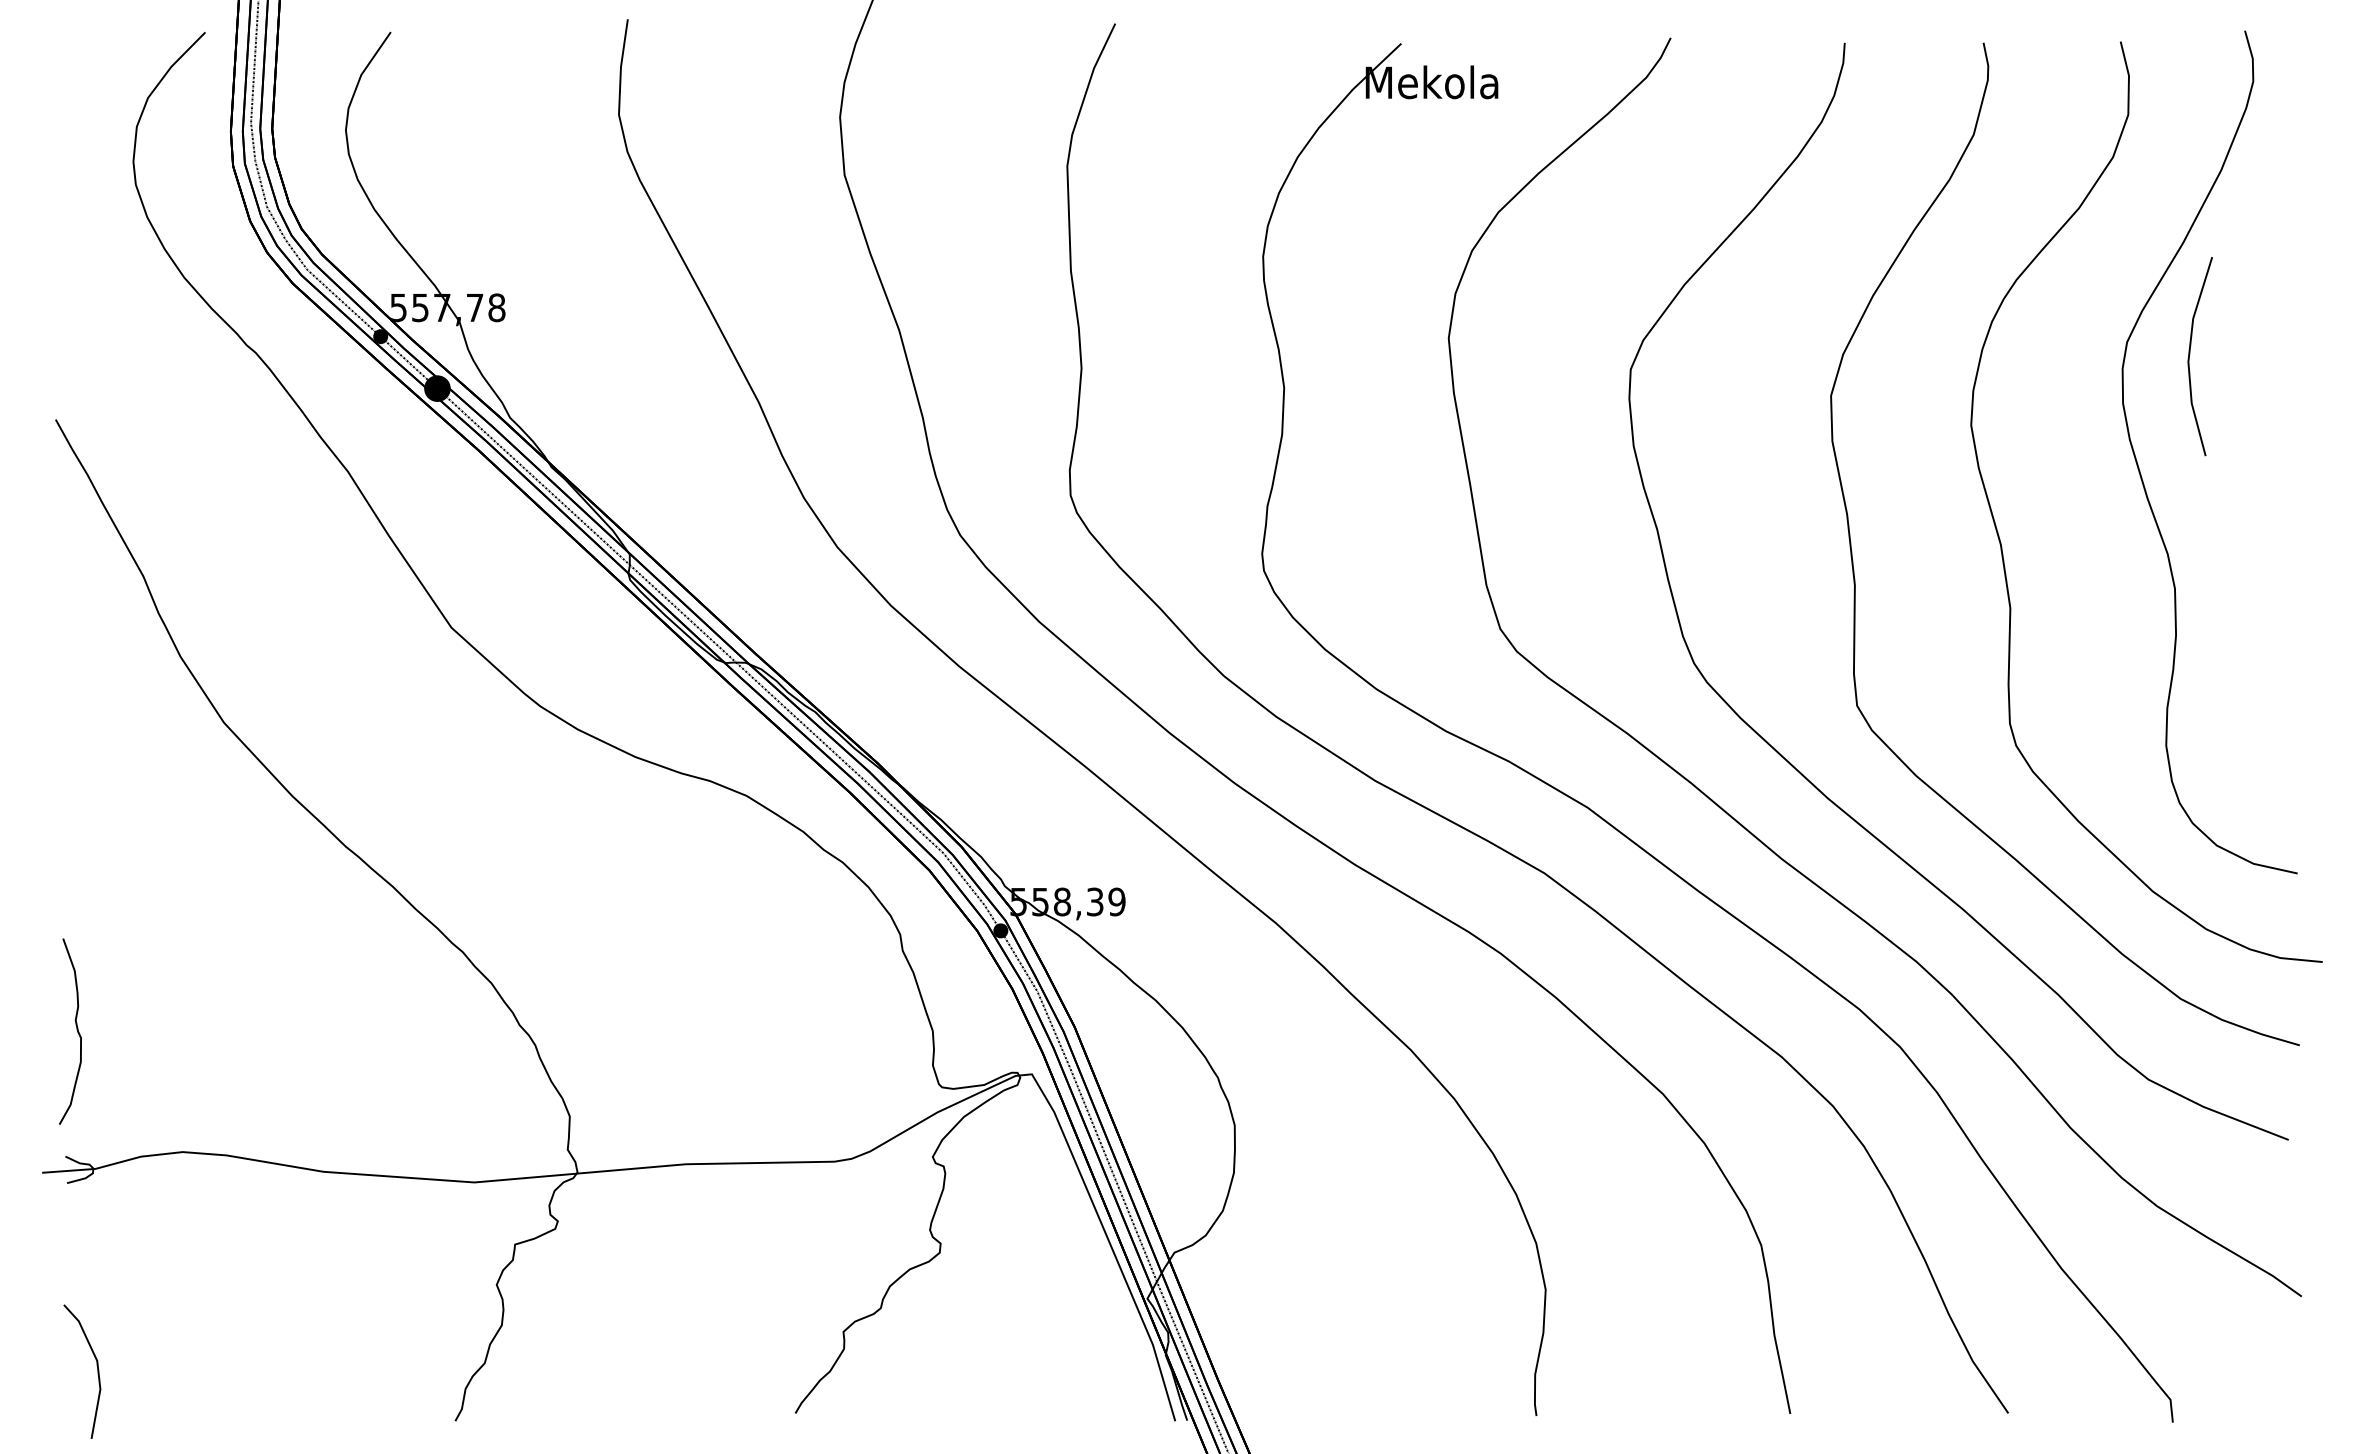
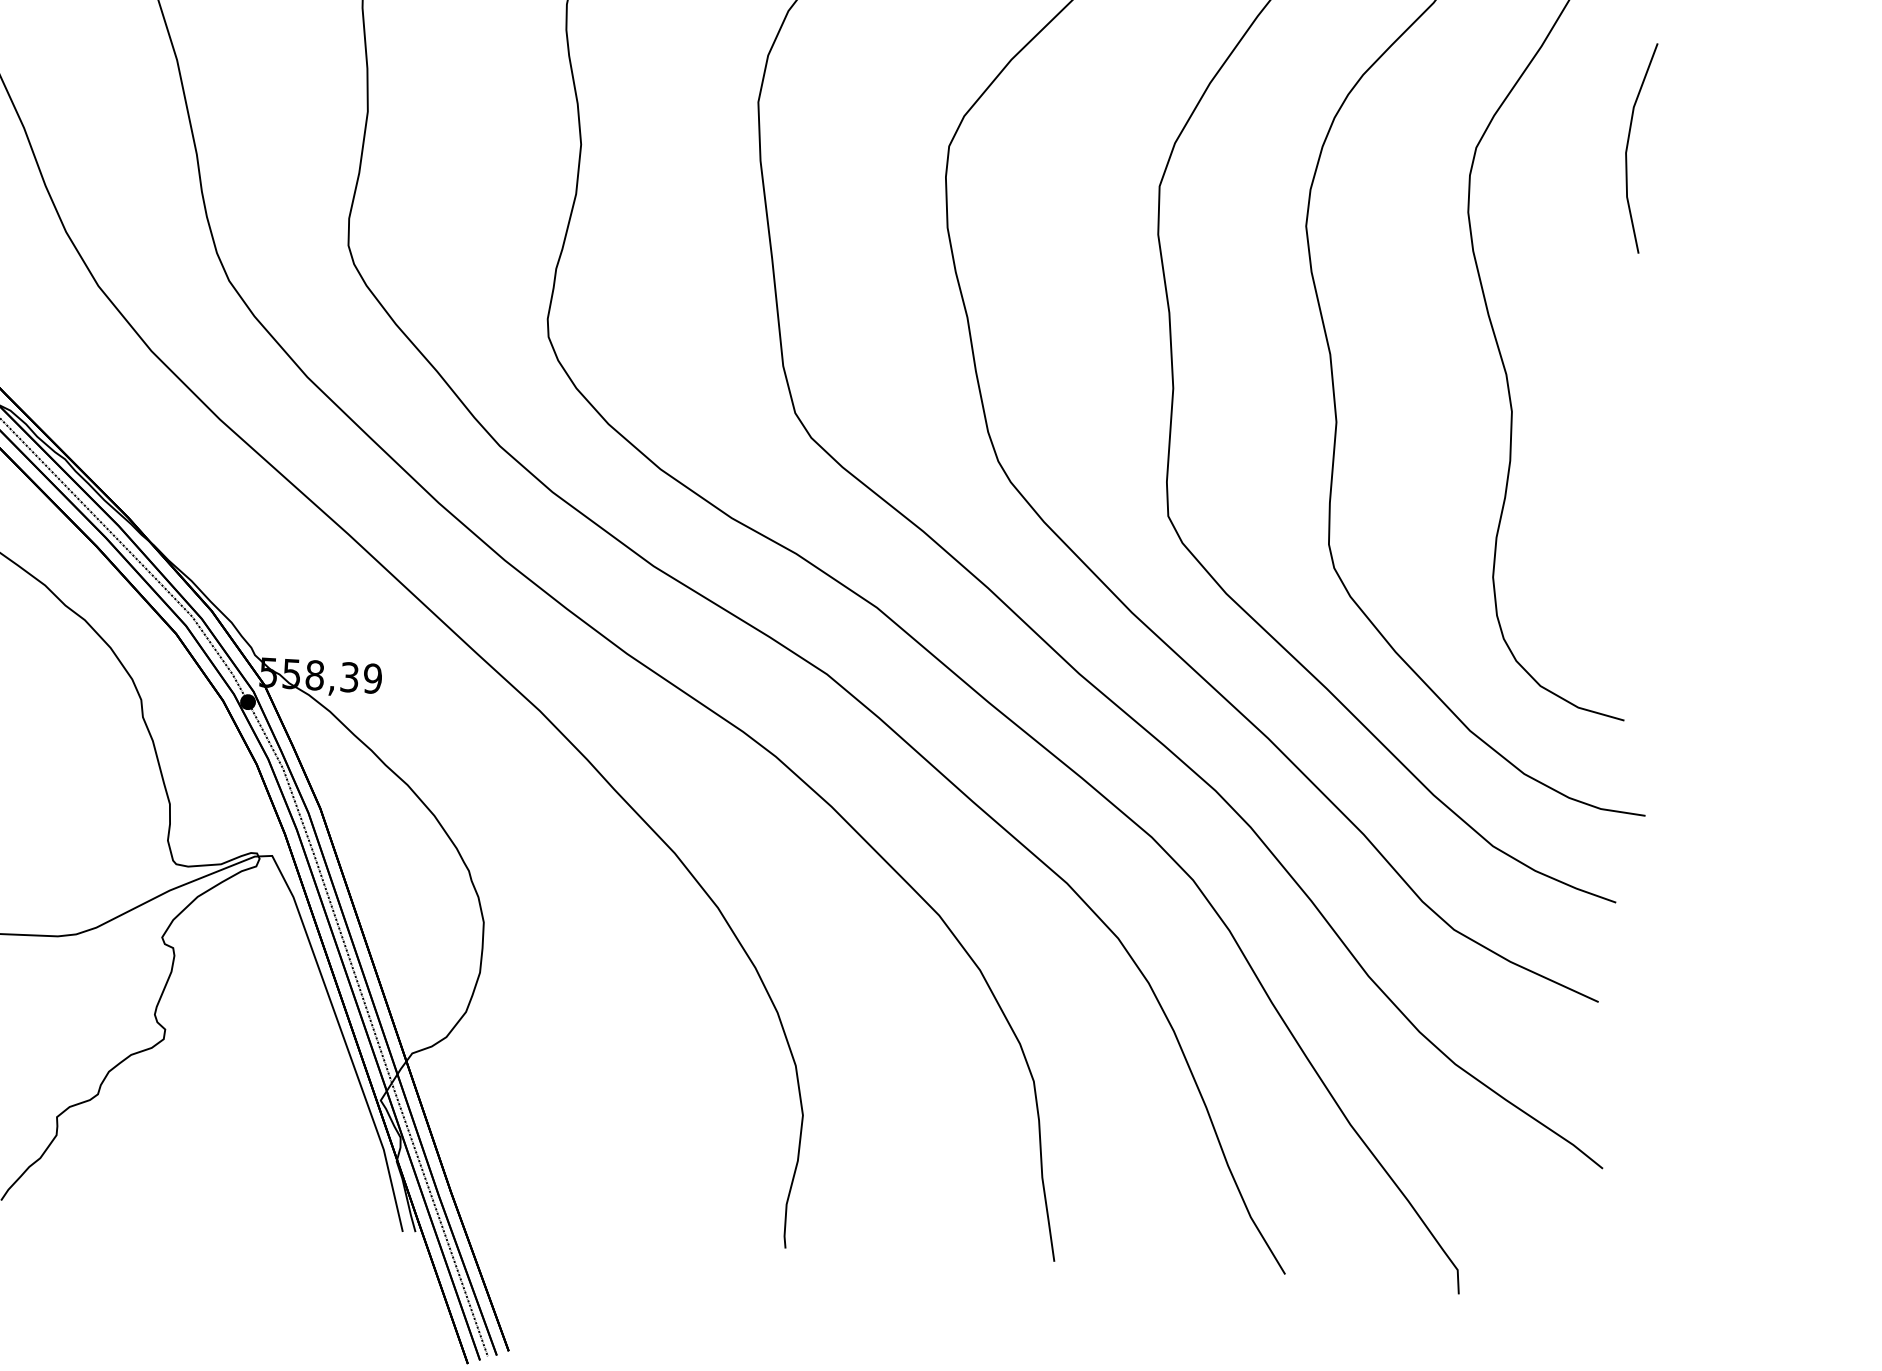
line: (2190, 354) -> (1628, 145), moved

